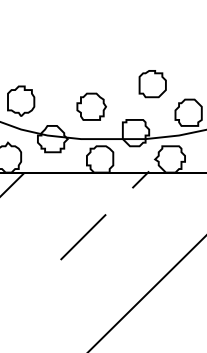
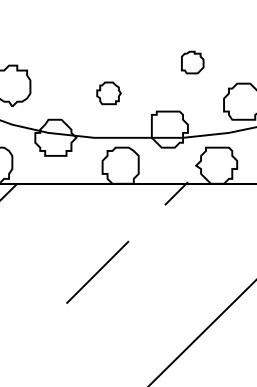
part: (152, 84) -> (192, 62), size x0.6
part: (91, 106) -> (108, 93), size x0.6

